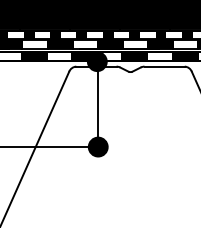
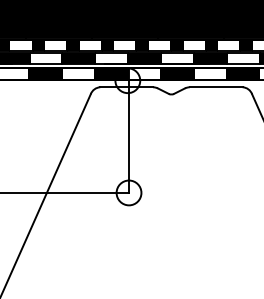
fill: (97, 61) -> (127, 80), removed
fill: (97, 146) -> (128, 192), removed

